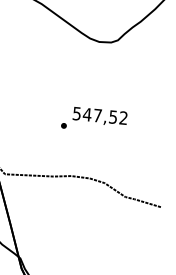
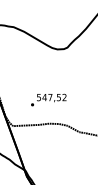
text: (93, 118) -> (48, 99), moved

